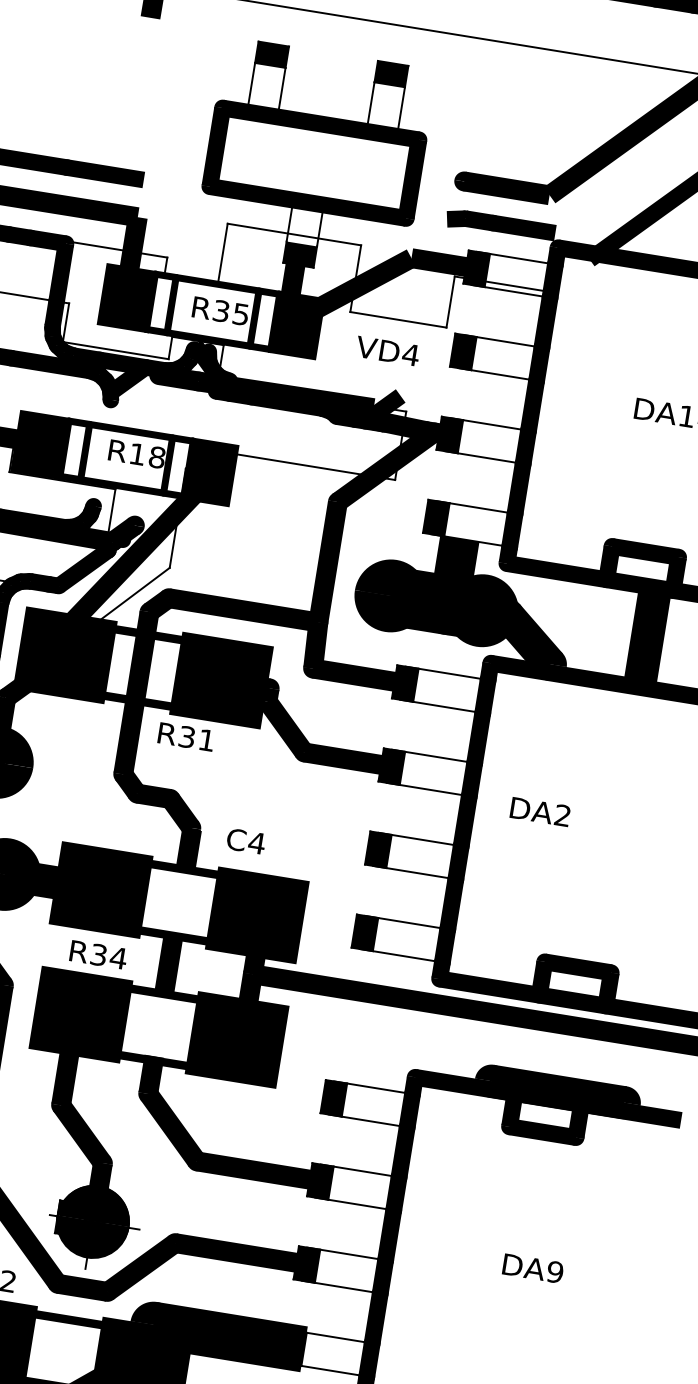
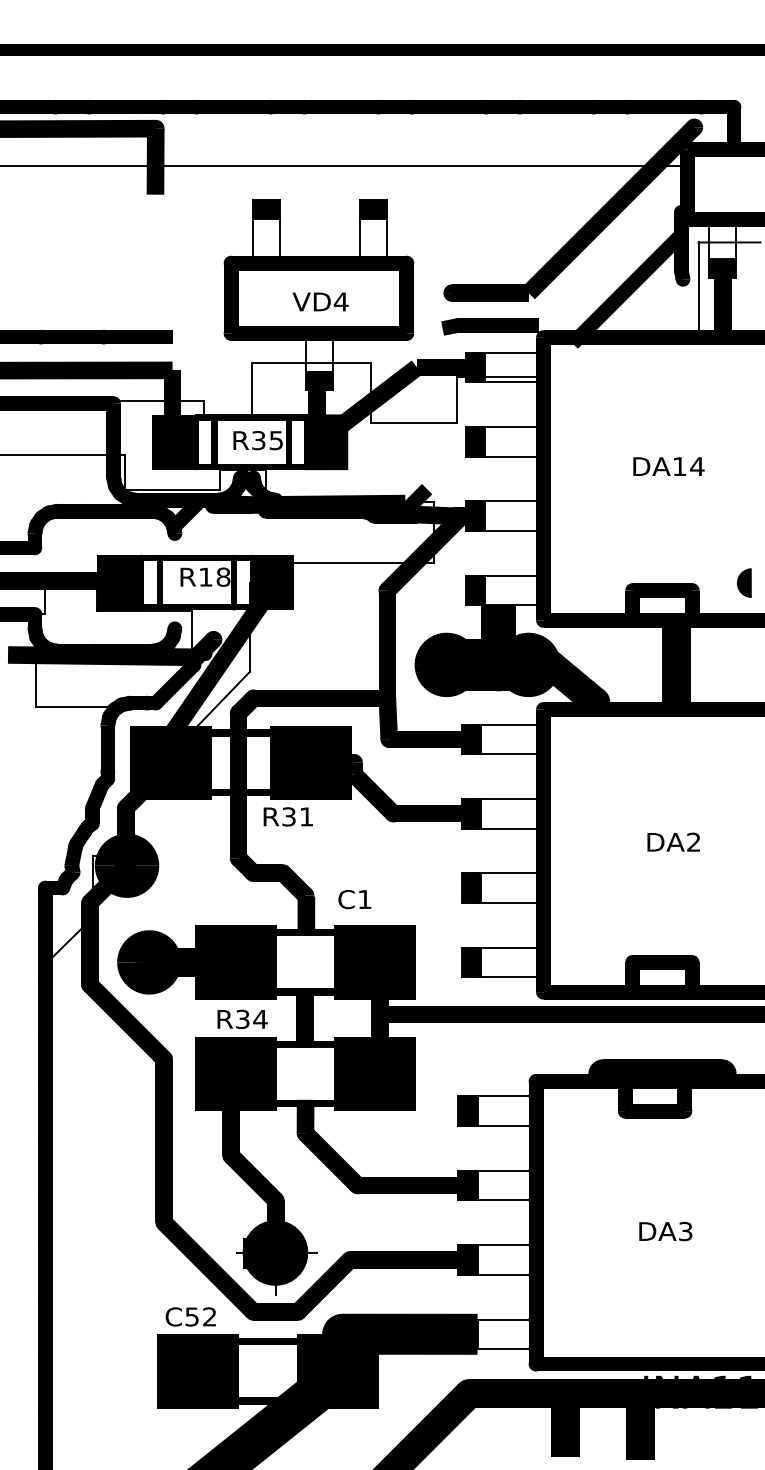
text: (387, 350) -> (320, 301), moved
text: (540, 811) -> (673, 841), moved
text: (256, 843) -> (364, 899), C4 -> C1
text: (555, 1272) -> (685, 1231), DA9 -> DA3

